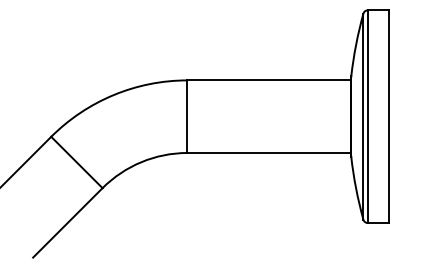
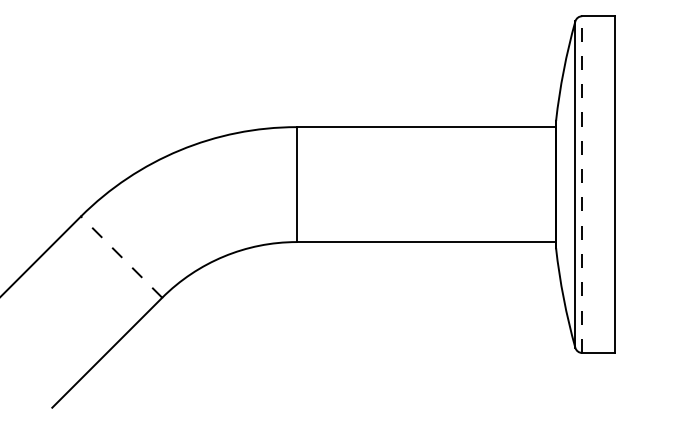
line: (367, 116) -> (581, 184), solid -> dashed
line: (76, 162) -> (120, 257), solid -> dashed

